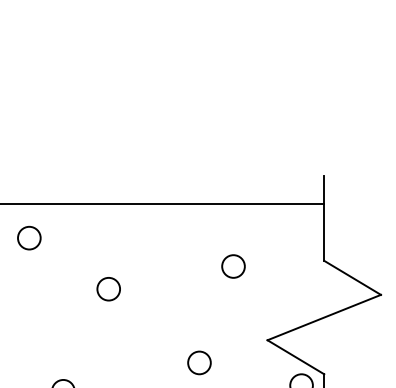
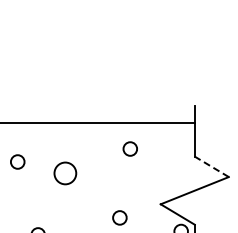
circle: (28, 237) -> (17, 161), moved
circle: (232, 265) -> (129, 148), moved
line: (352, 277) -> (211, 166), solid -> dashed
circle: (108, 288) -> (65, 173), size x1.6

